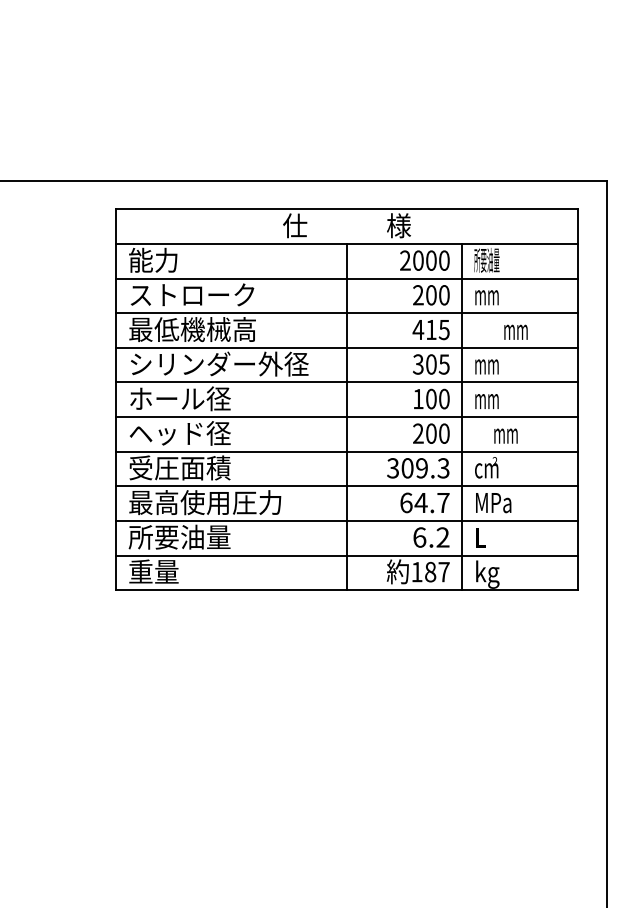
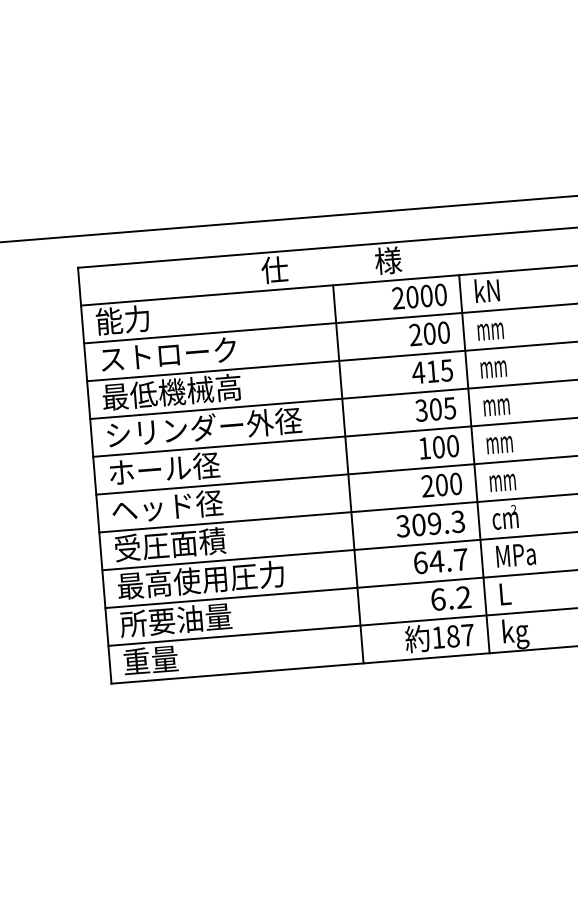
text: (486, 260) -> (486, 291), 所要油量 -> kN
text: (515, 331) -> (493, 368), moved
text: (505, 435) -> (502, 482), moved

